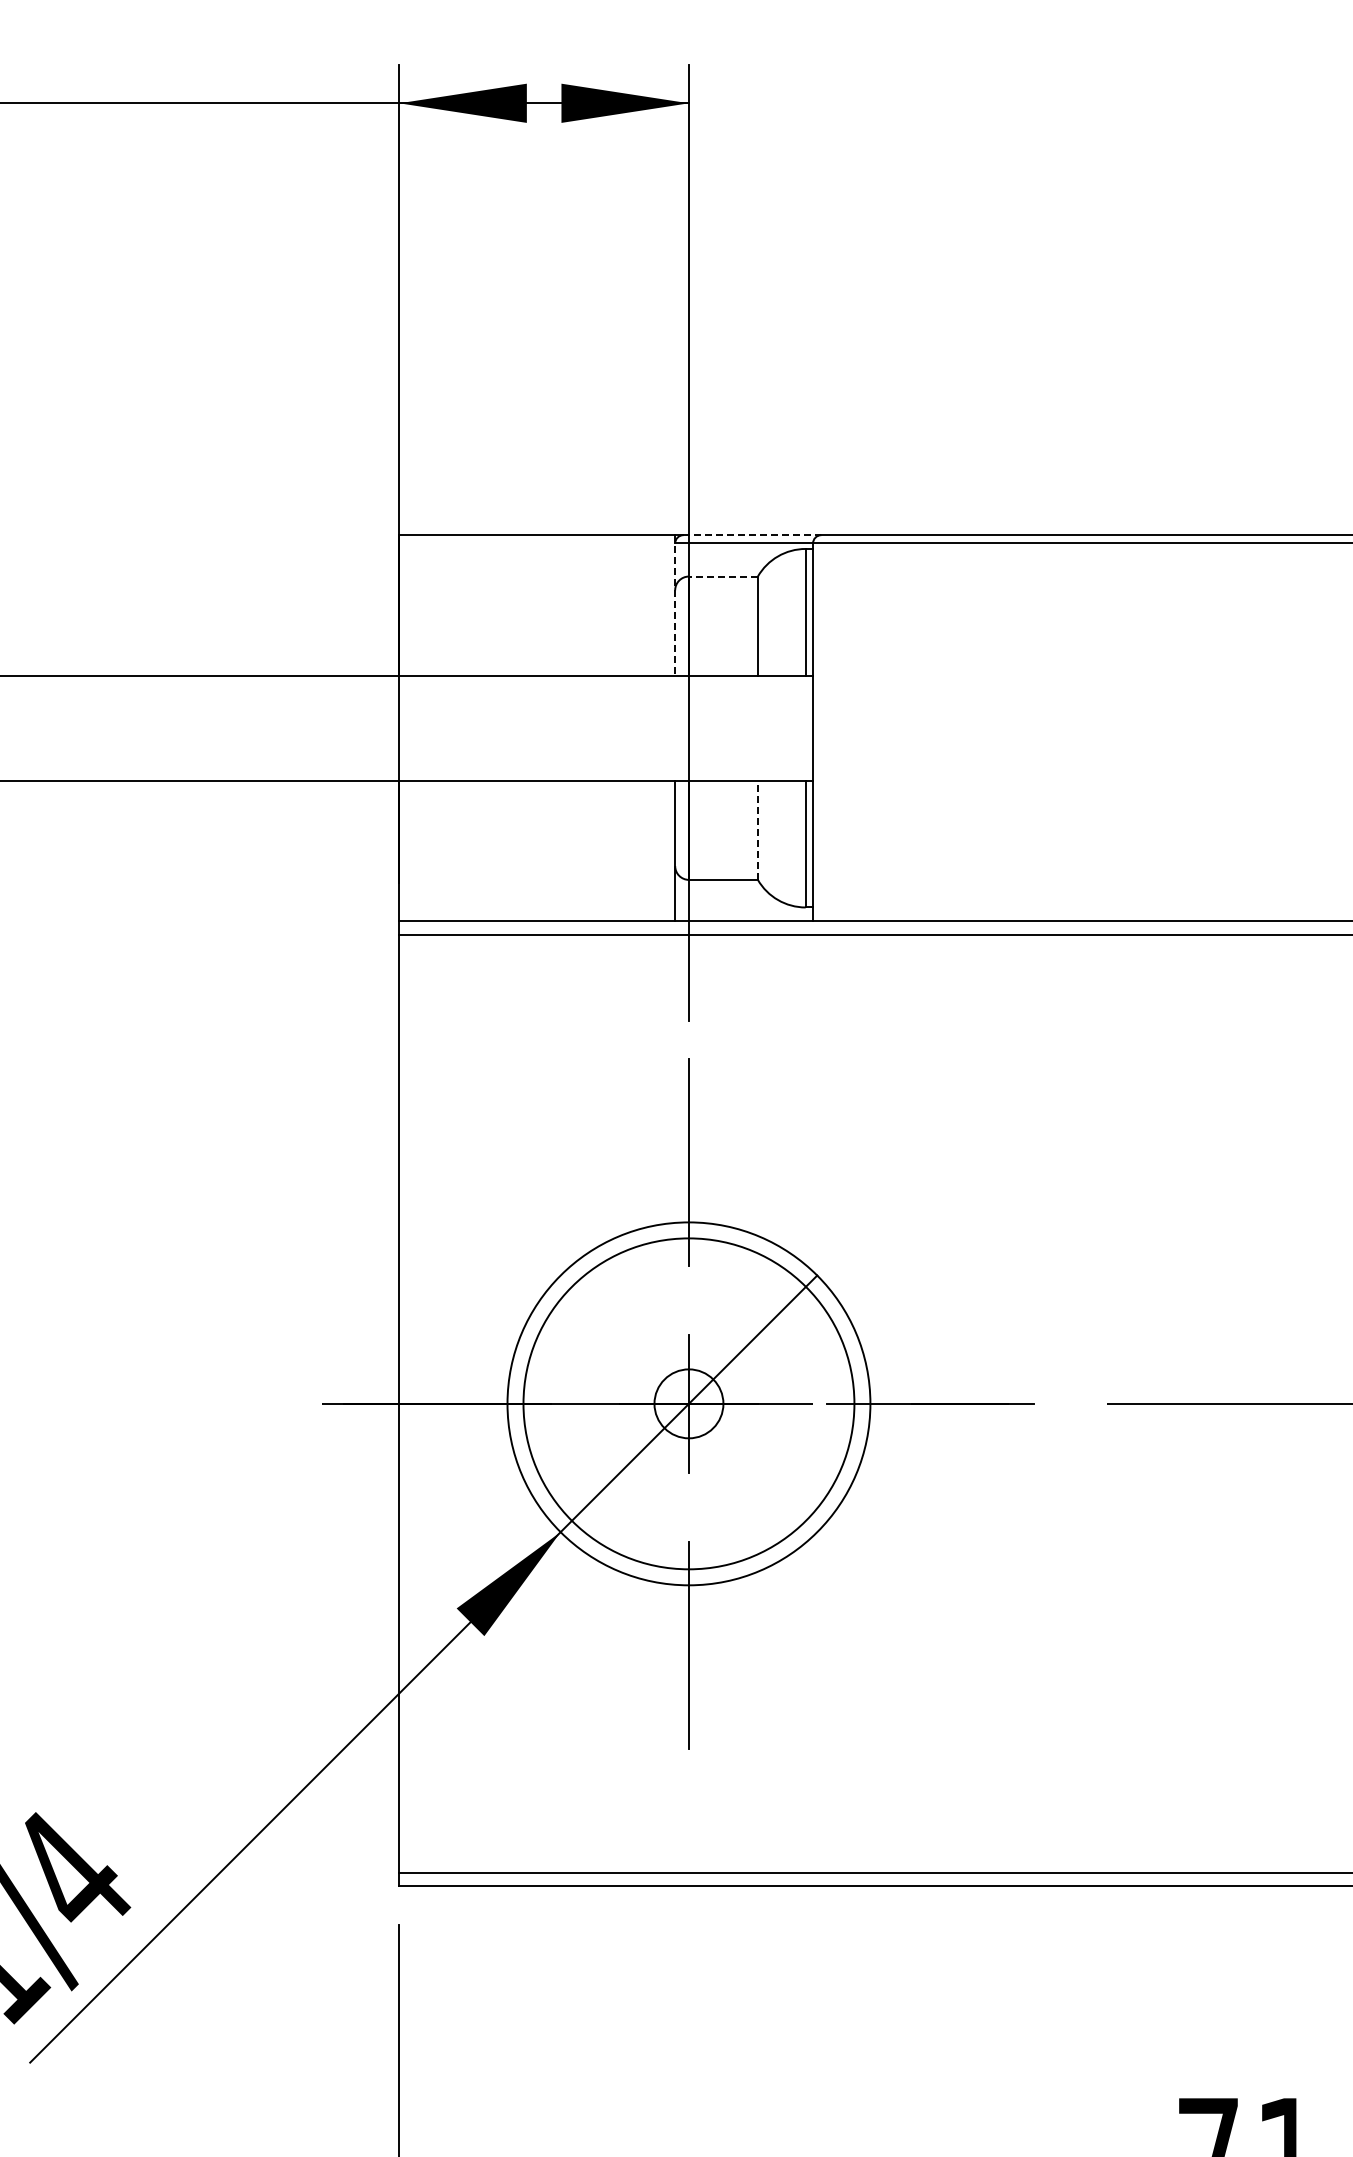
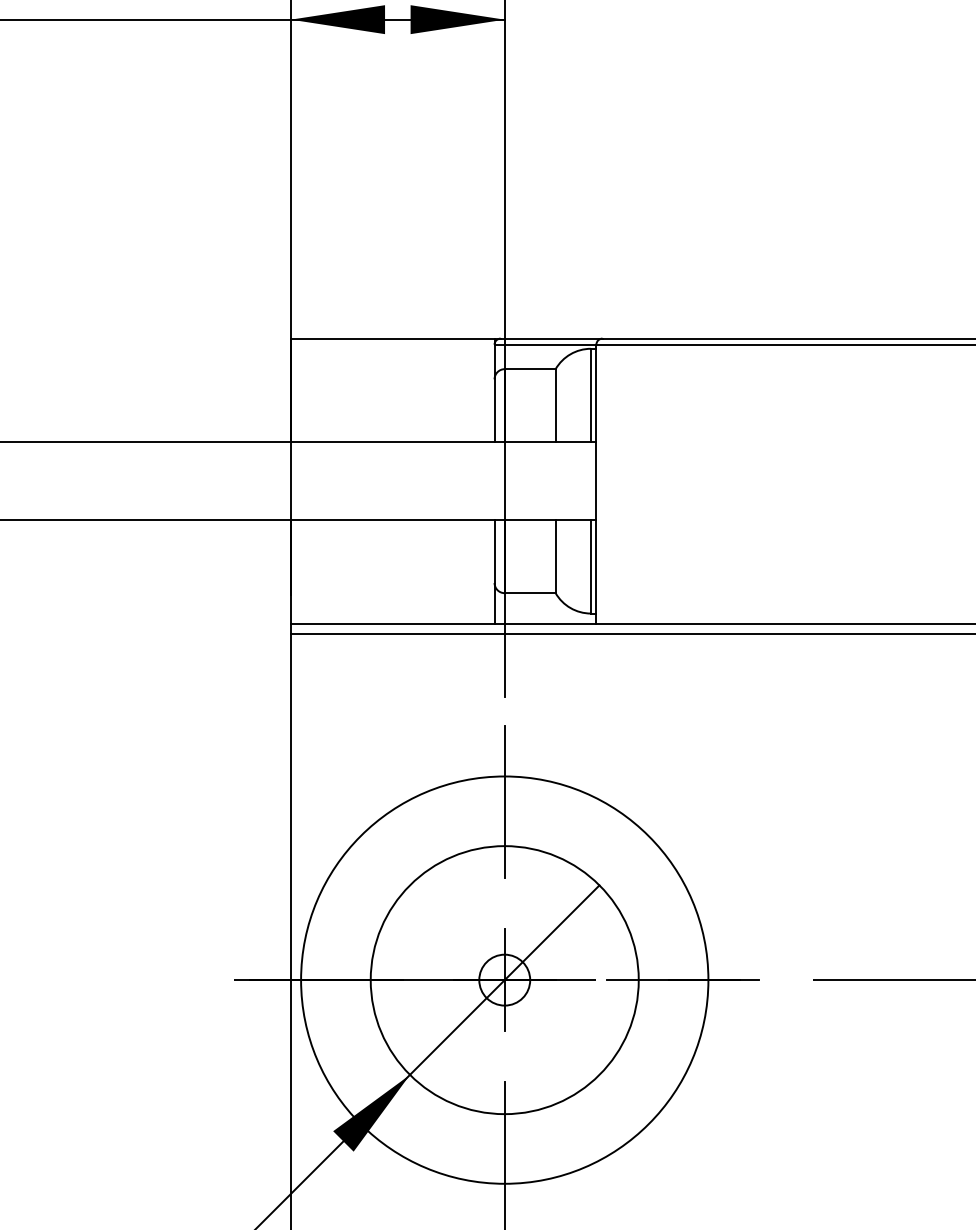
line: (752, 535) -> (551, 338), dashed -> solid
line: (722, 576) -> (529, 369), dashed -> solid
line: (675, 606) -> (494, 391), dashed -> solid
line: (757, 830) -> (555, 556), dashed -> solid
circle: (688, 1403) -> (504, 979), size x1.67

